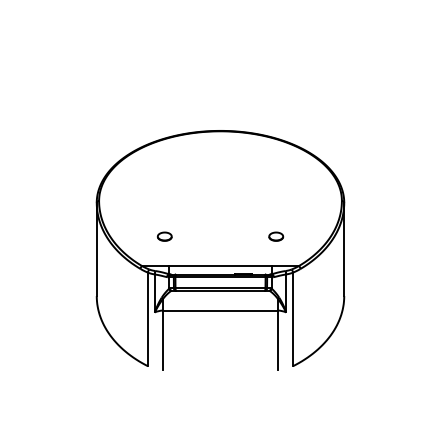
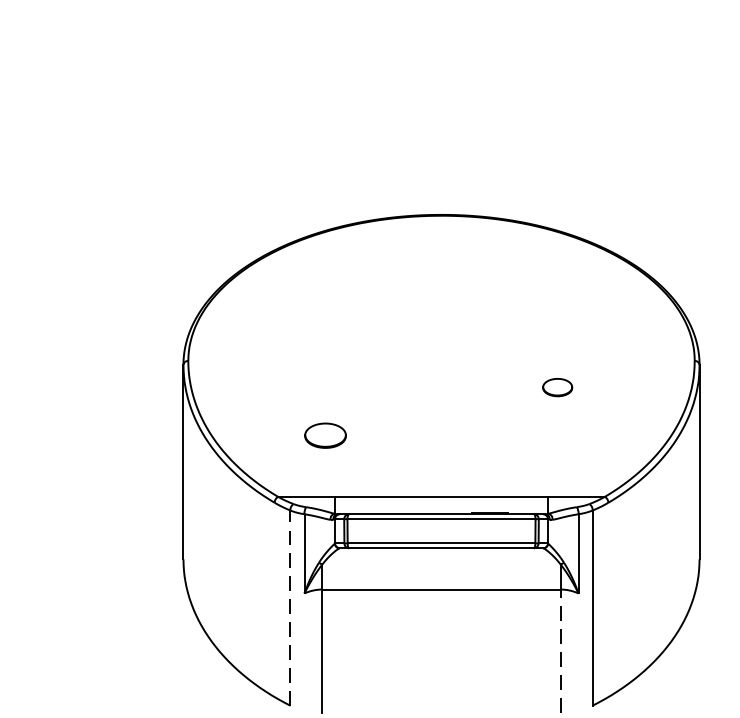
part: (164, 236) -> (324, 435), size x1.4
part: (276, 236) -> (558, 387), moved
line: (148, 319) -> (291, 608), solid -> dashed
line: (277, 340) -> (560, 651), solid -> dashed

